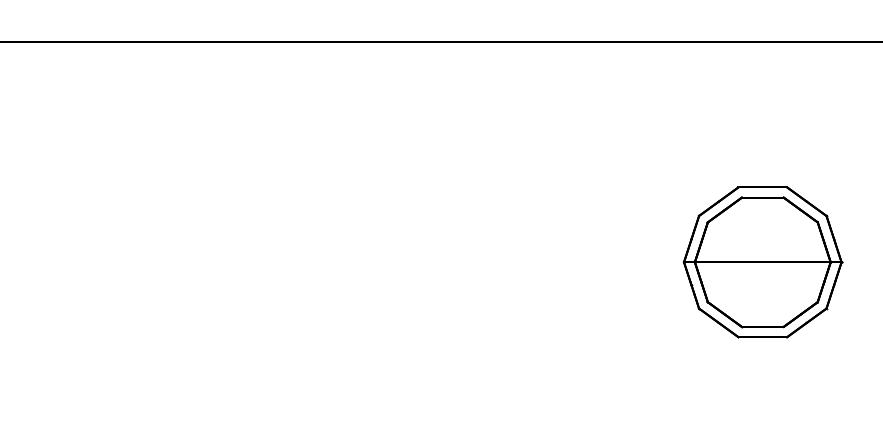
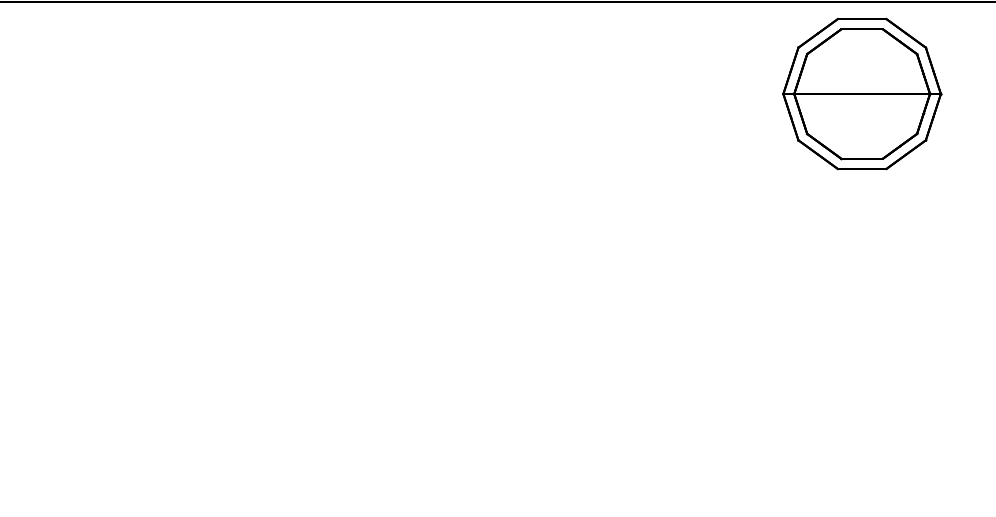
part: (763, 261) -> (862, 93), moved

